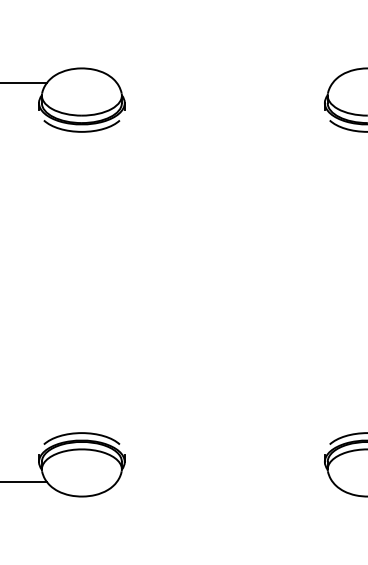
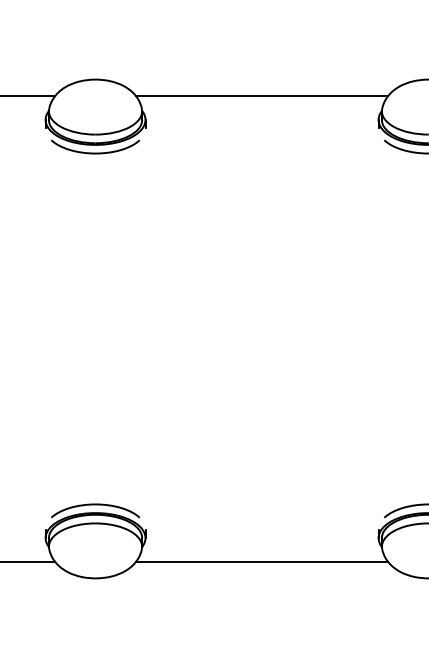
line: (224, 82) -> (261, 95), added
line: (224, 482) -> (261, 562), added

